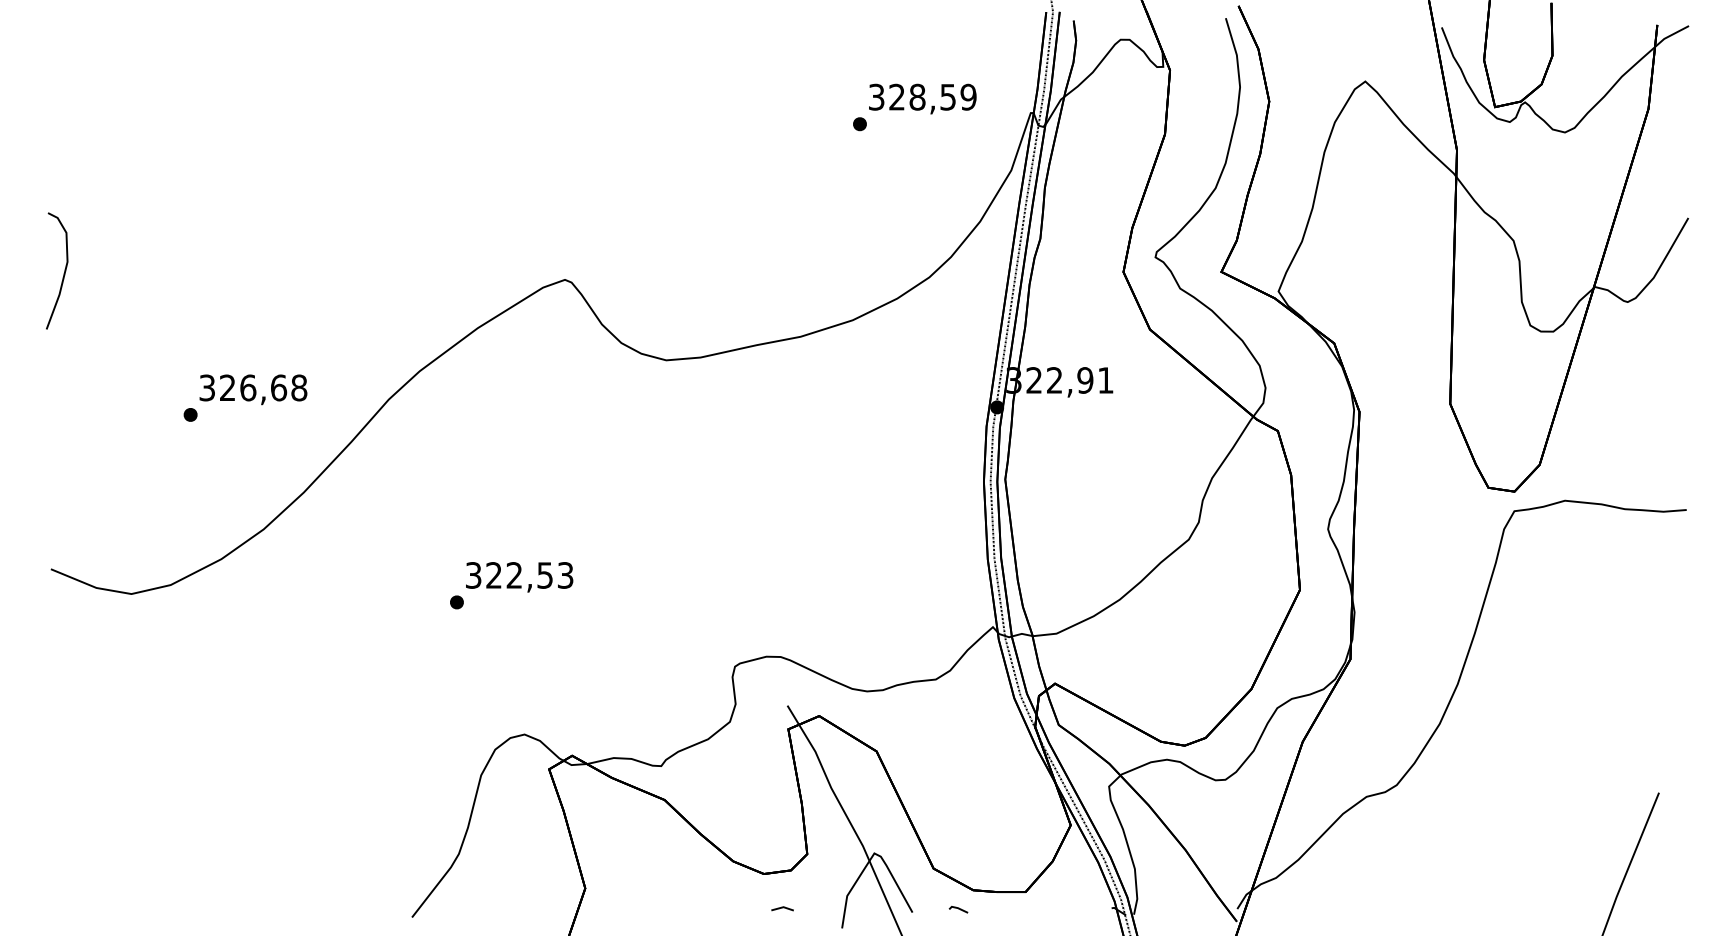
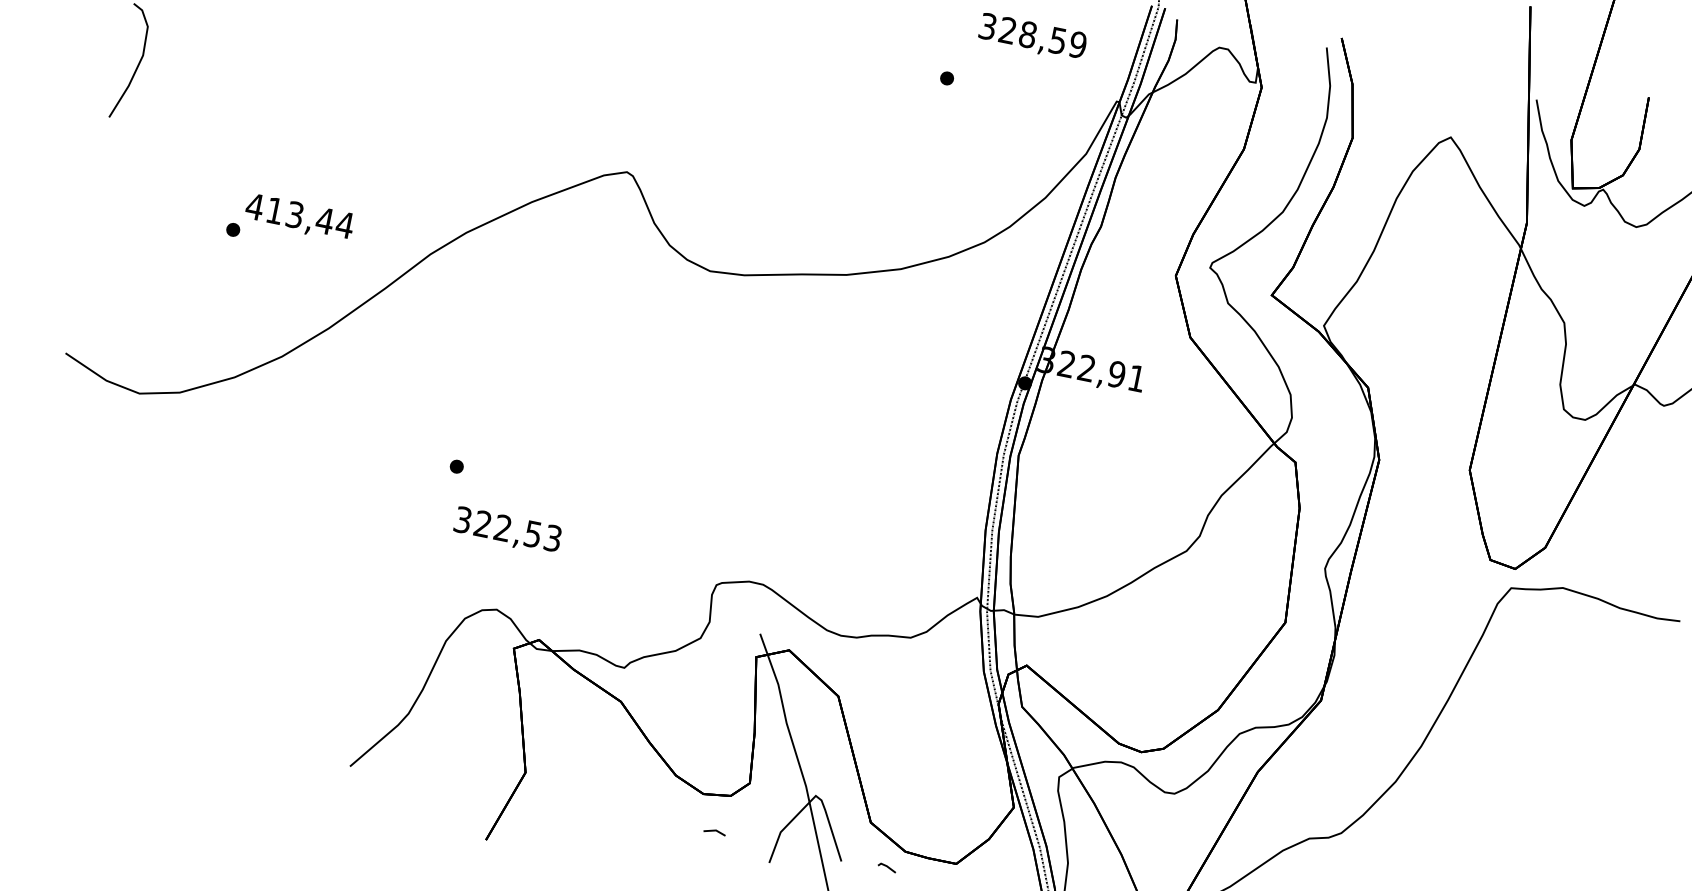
text: (922, 98) -> (1032, 36), moved
text: (252, 387) -> (299, 215), 326,68 -> 413,44
text: (519, 577) -> (507, 531), moved

